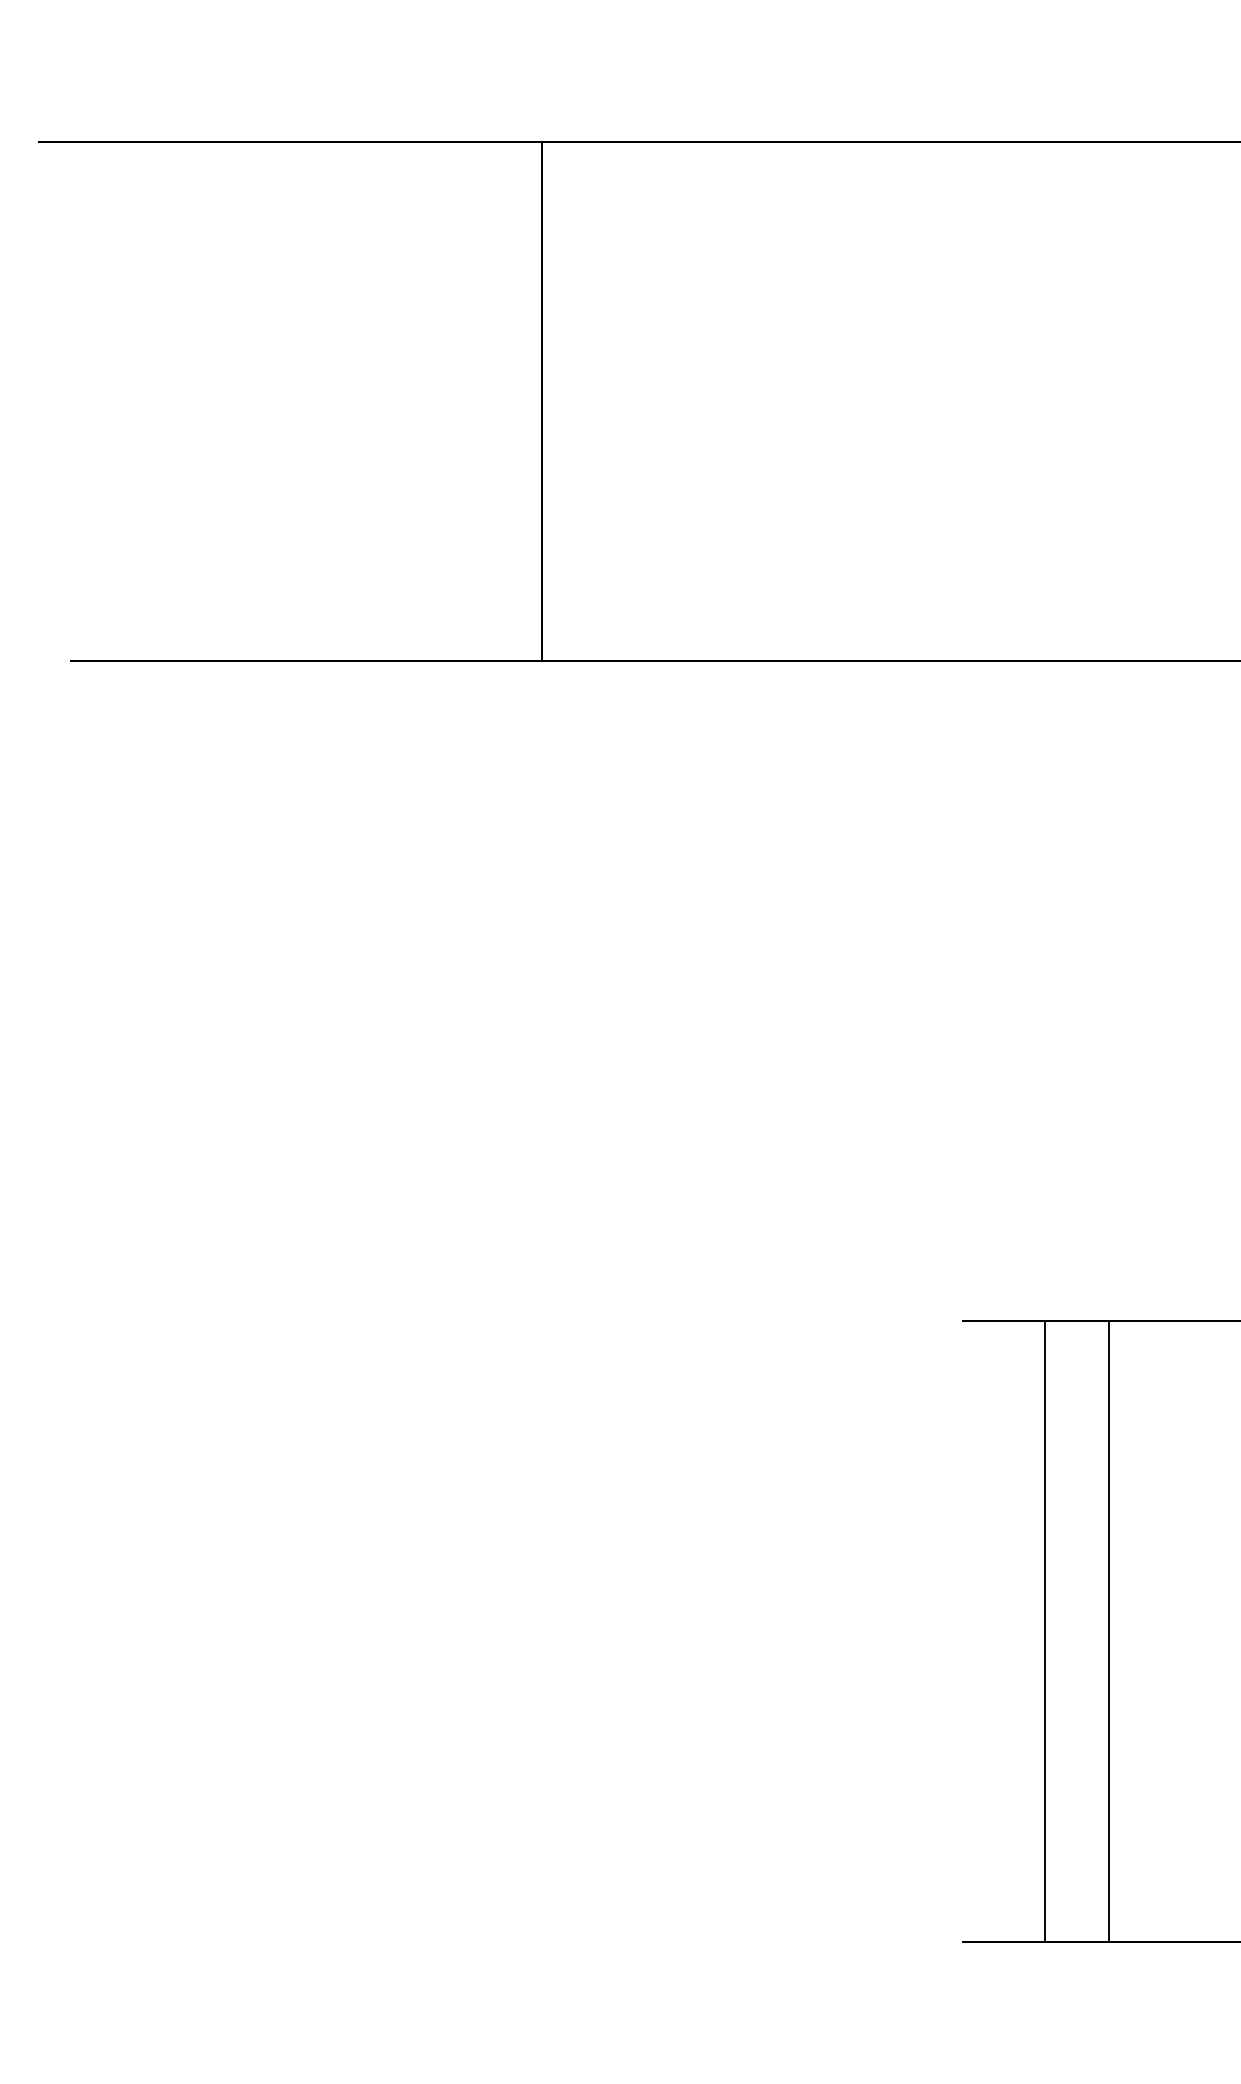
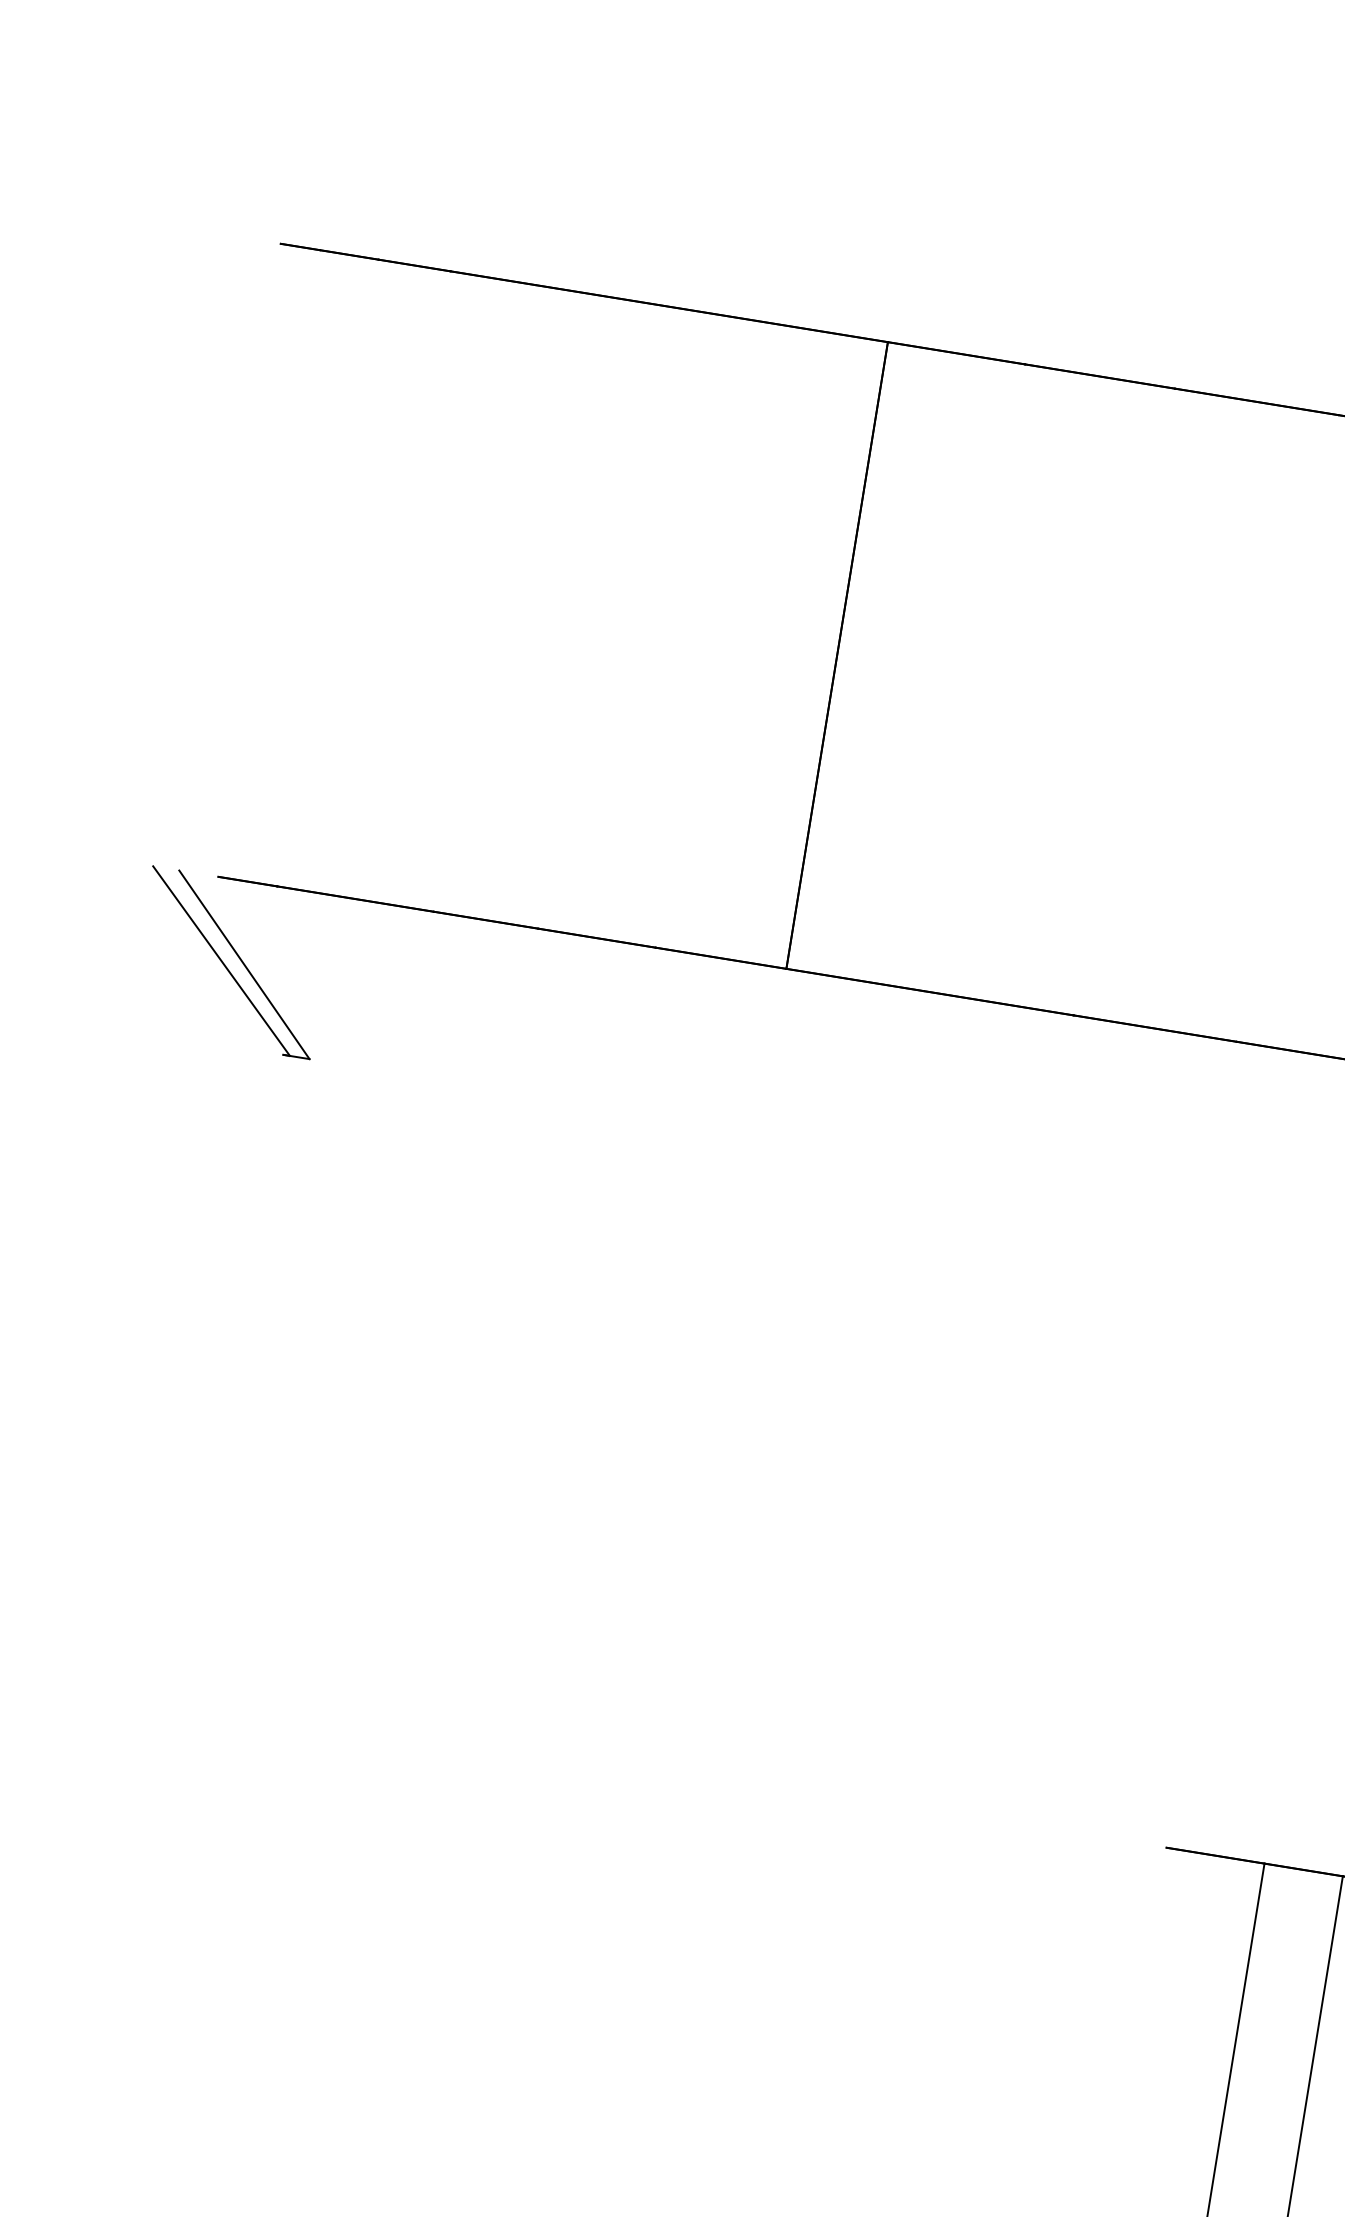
part: (92, 727) -> (231, 961), added

